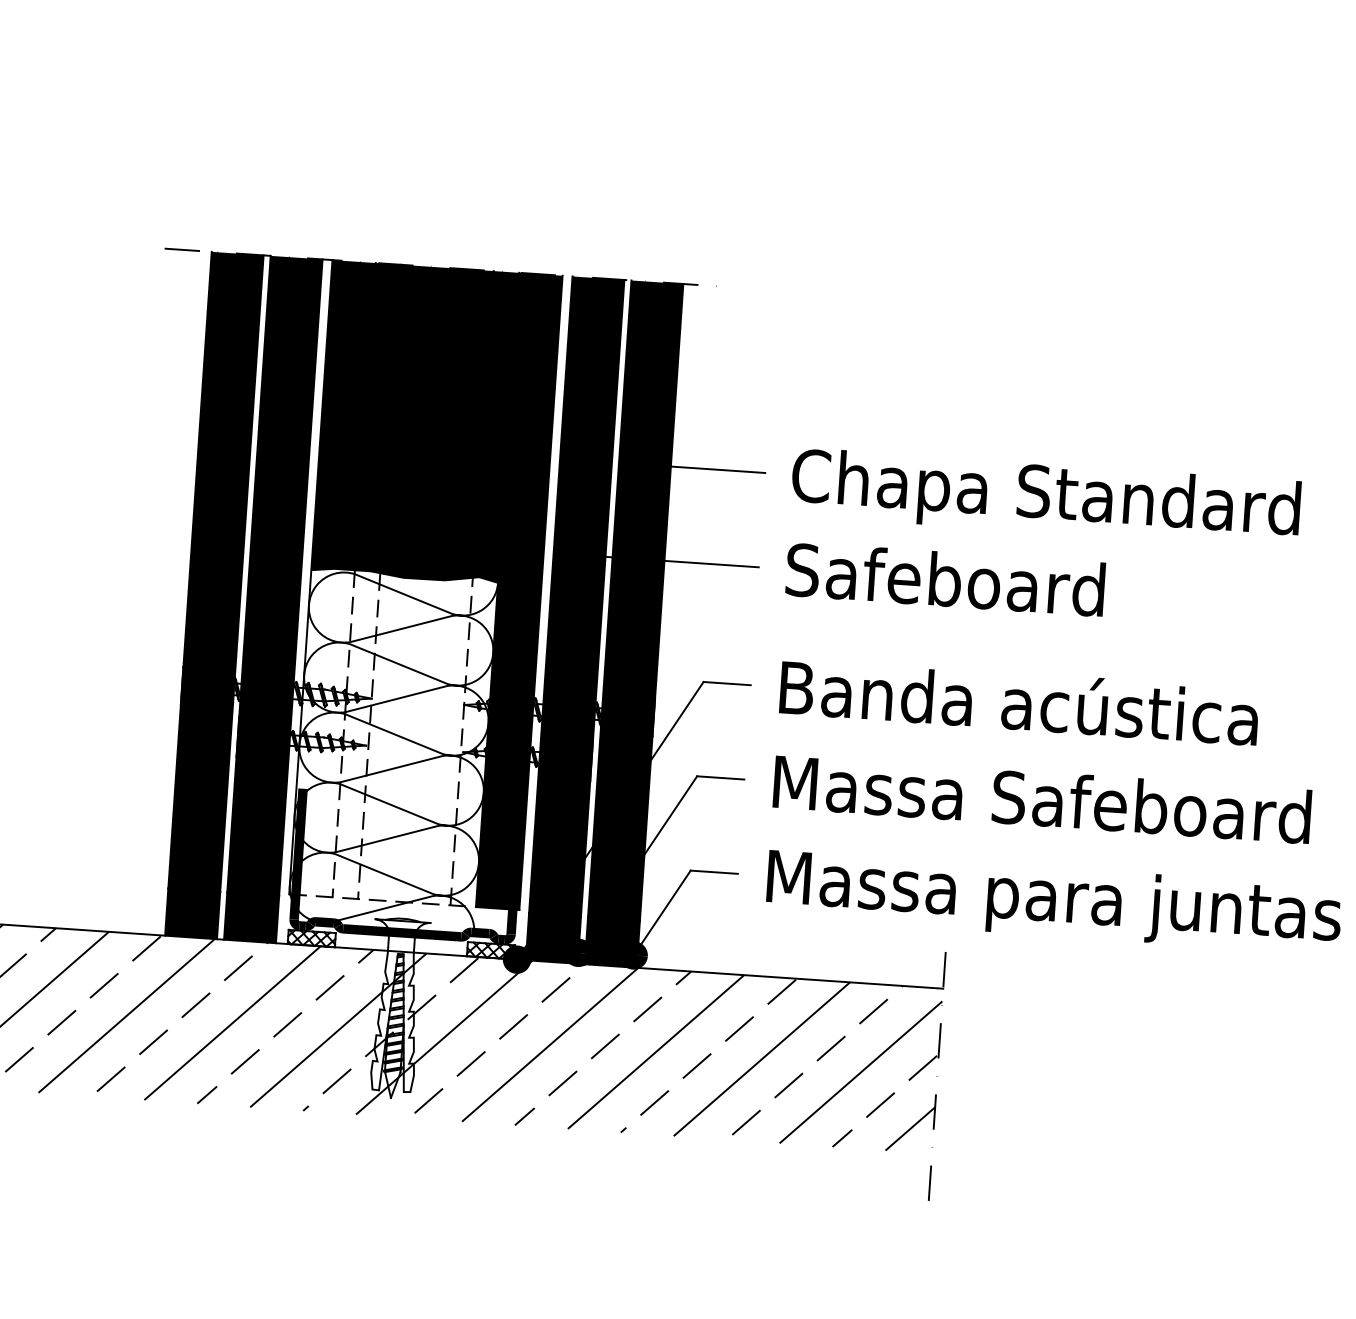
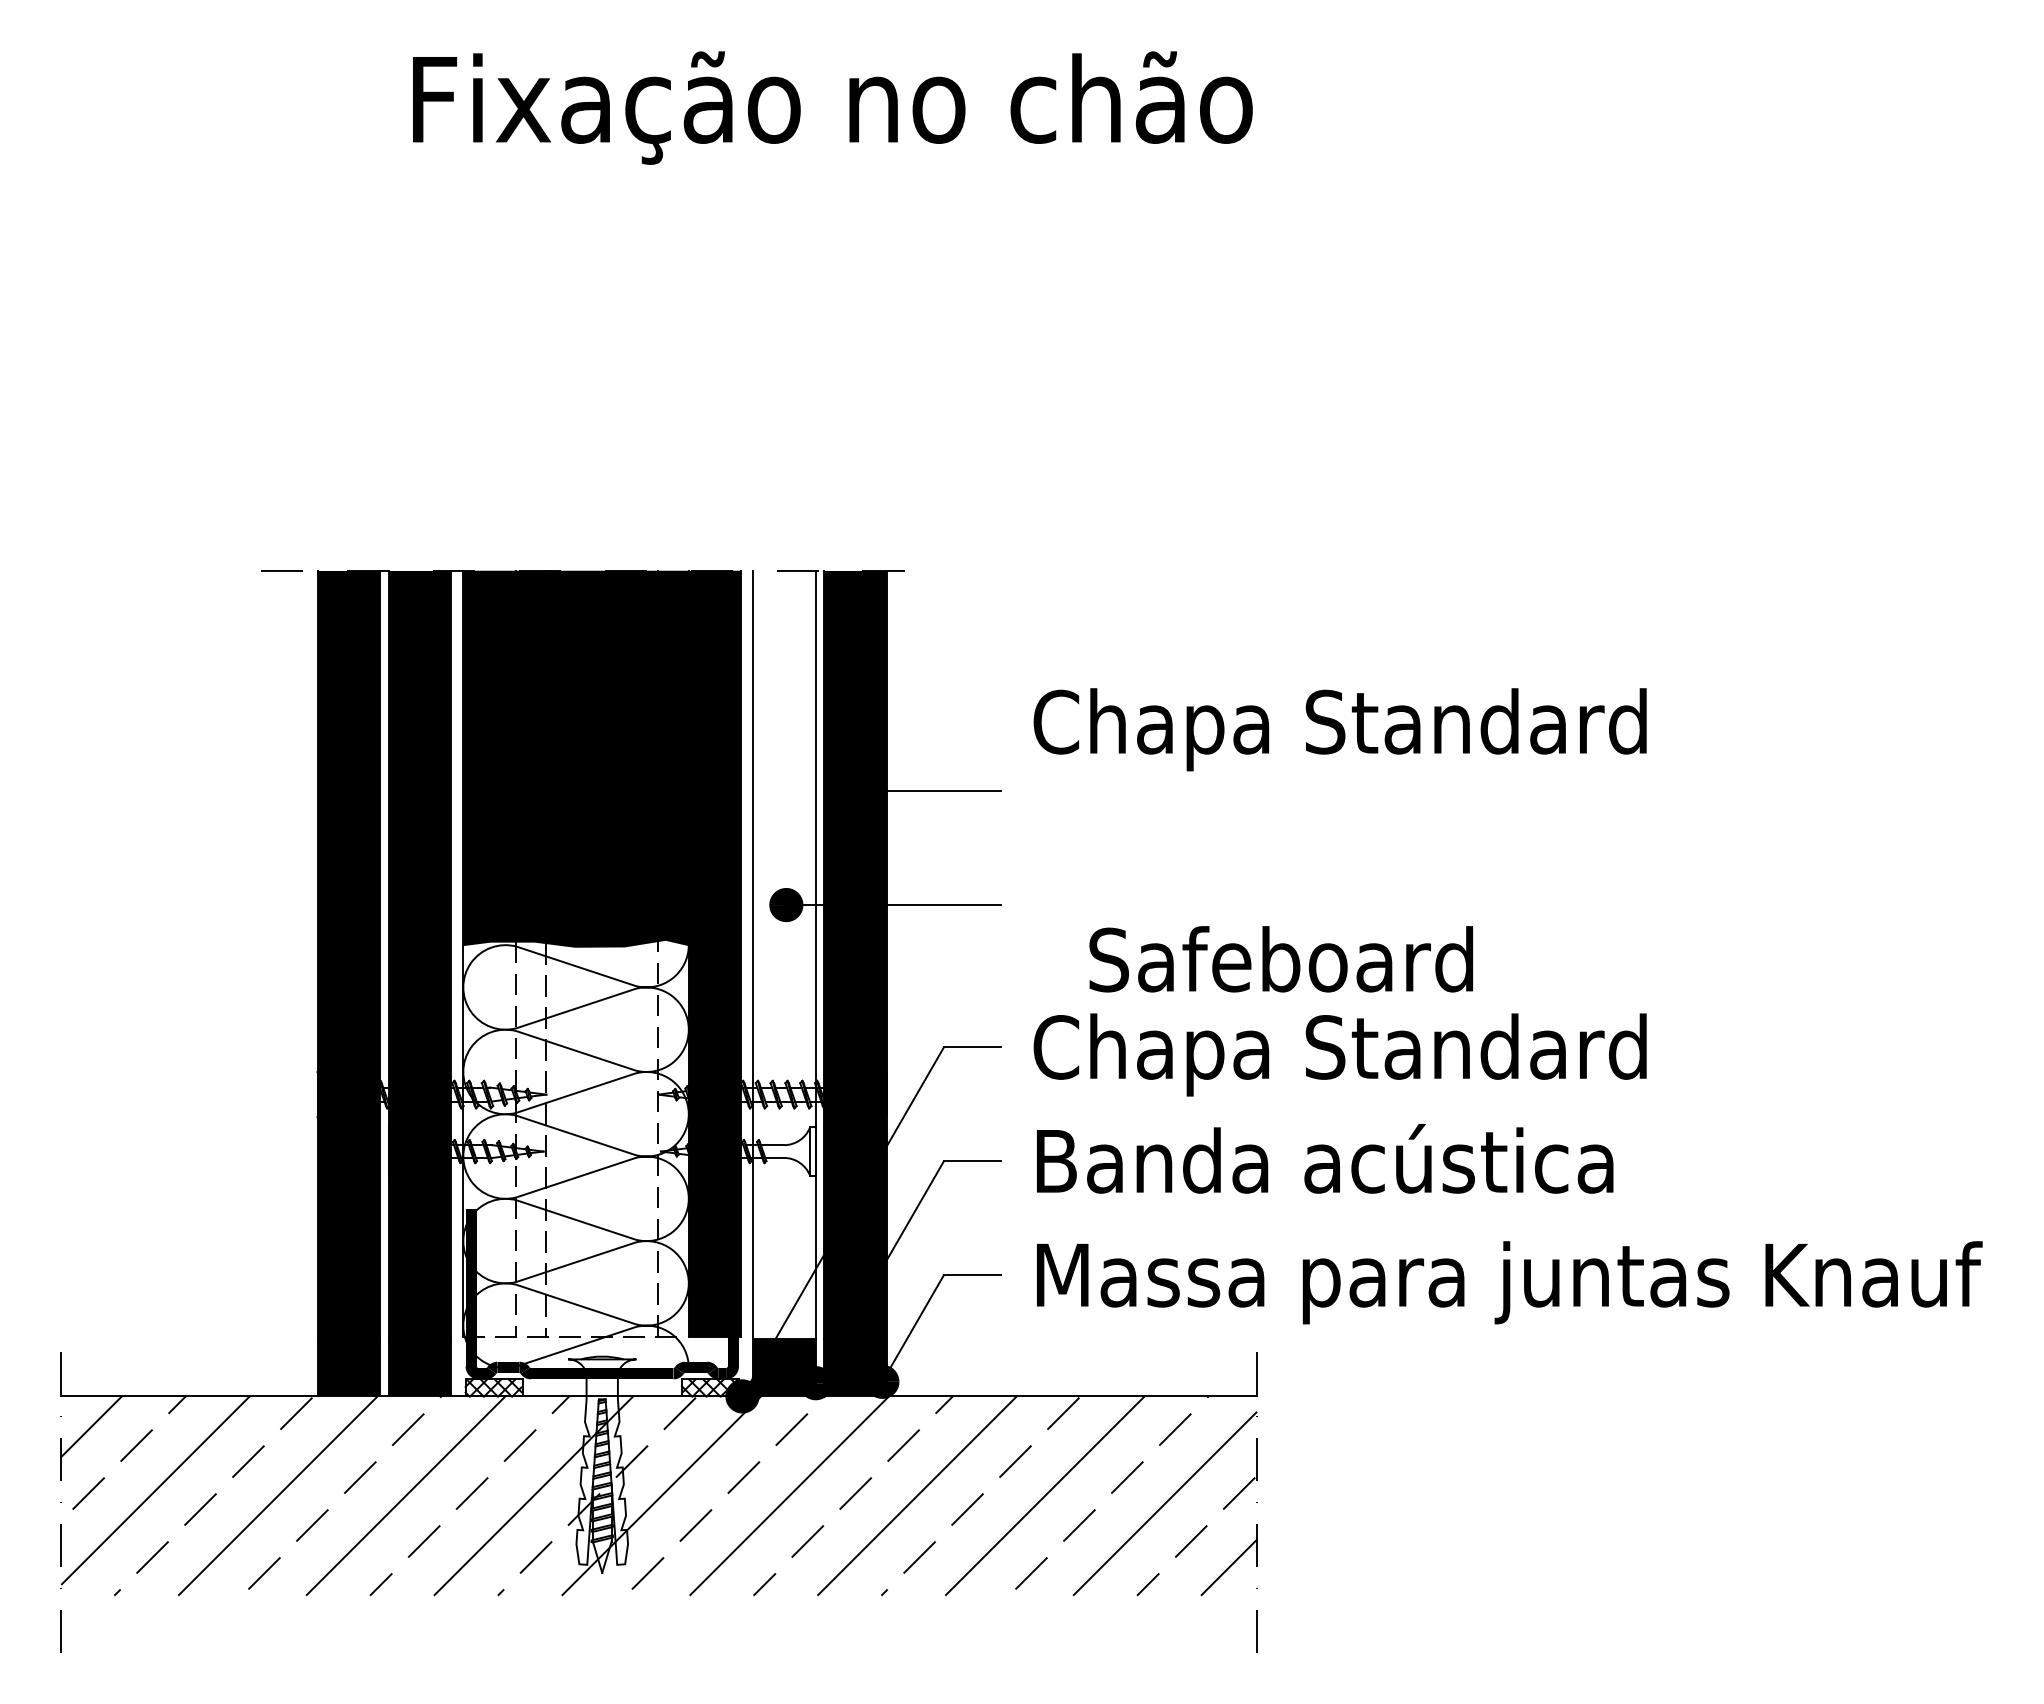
text: (1045, 498) -> (1339, 729), moved
text: (944, 579) -> (1280, 959), moved
fill: (576, 596) -> (784, 954), removed
text: (1030, 709) -> (1339, 1053), Banda acústica -> Chapa Standard
text: (1045, 797) -> (1364, 1158), Massa Safeboard -> Banda acústica

